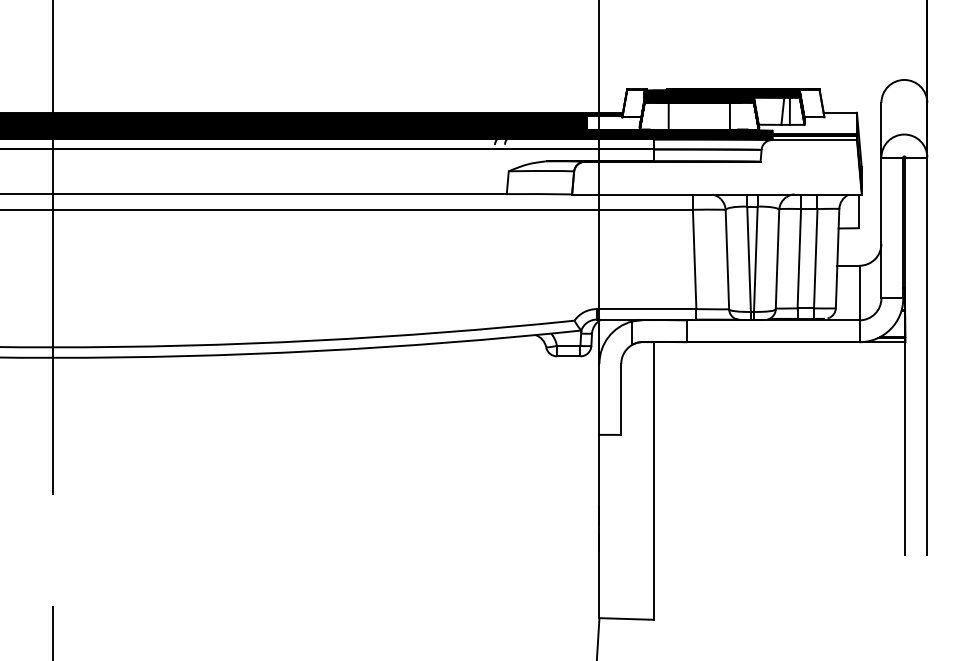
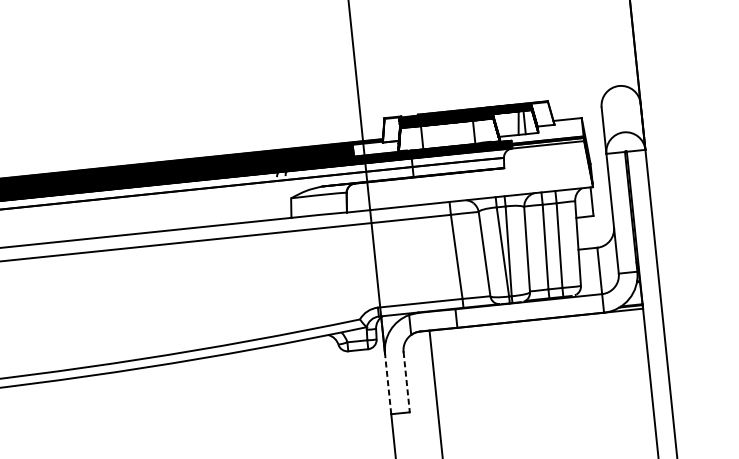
line: (599, 399) -> (388, 384), solid -> dashed
line: (621, 399) -> (406, 382), solid -> dashed

